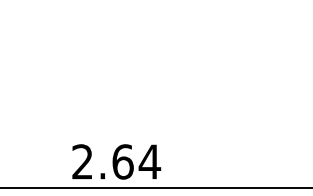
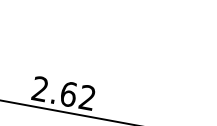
text: (149, 161) -> (87, 97), 2.64 -> 2.62

